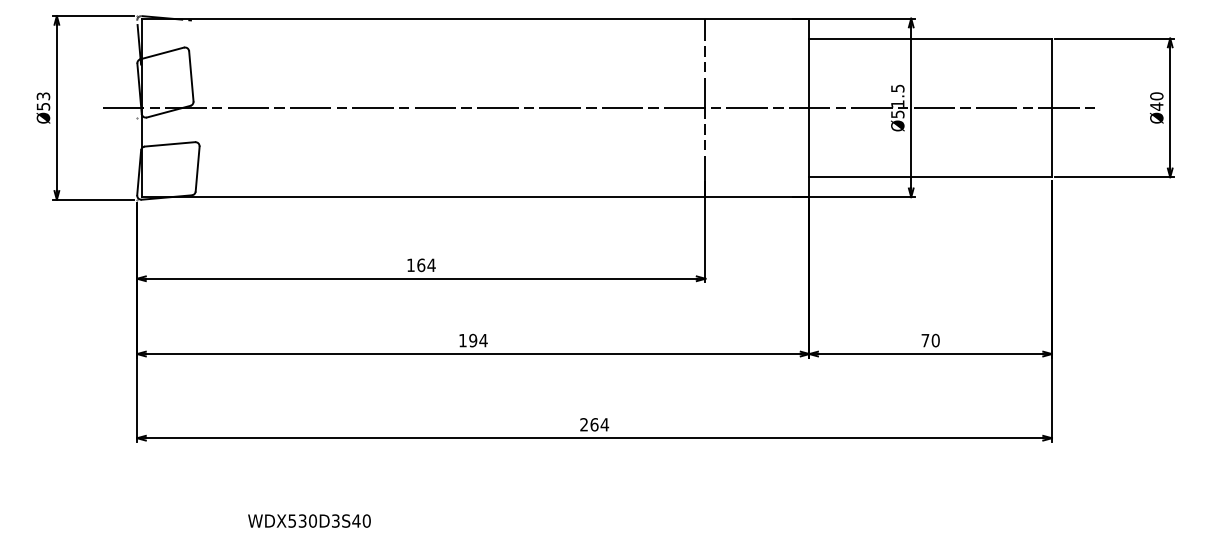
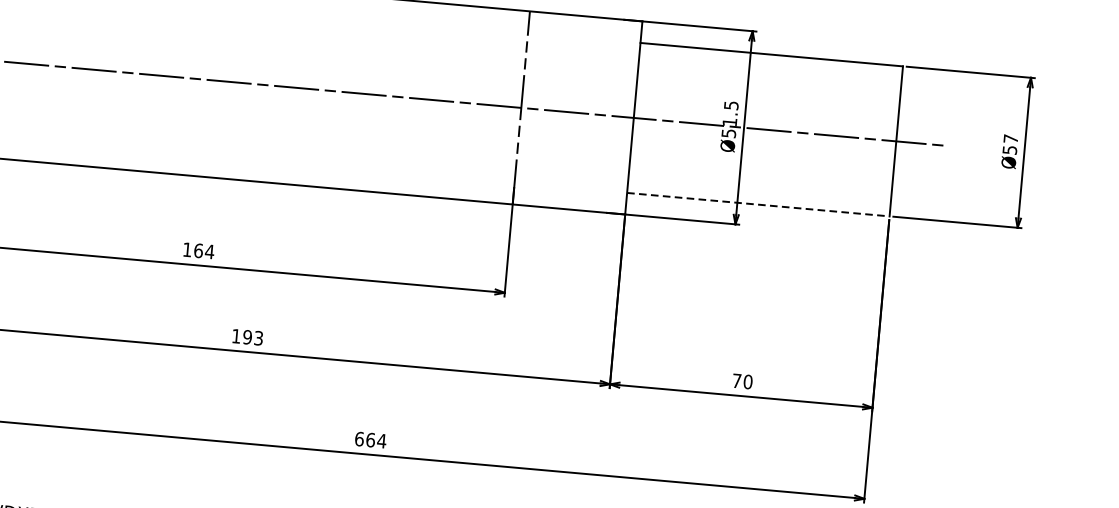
text: (1156, 101) -> (1010, 144), Ø40 -> Ø57
line: (931, 177) -> (759, 205), solid -> dashed
text: (483, 340) -> (258, 338), 194 -> 193
text: (584, 424) -> (359, 438), 264 -> 664

